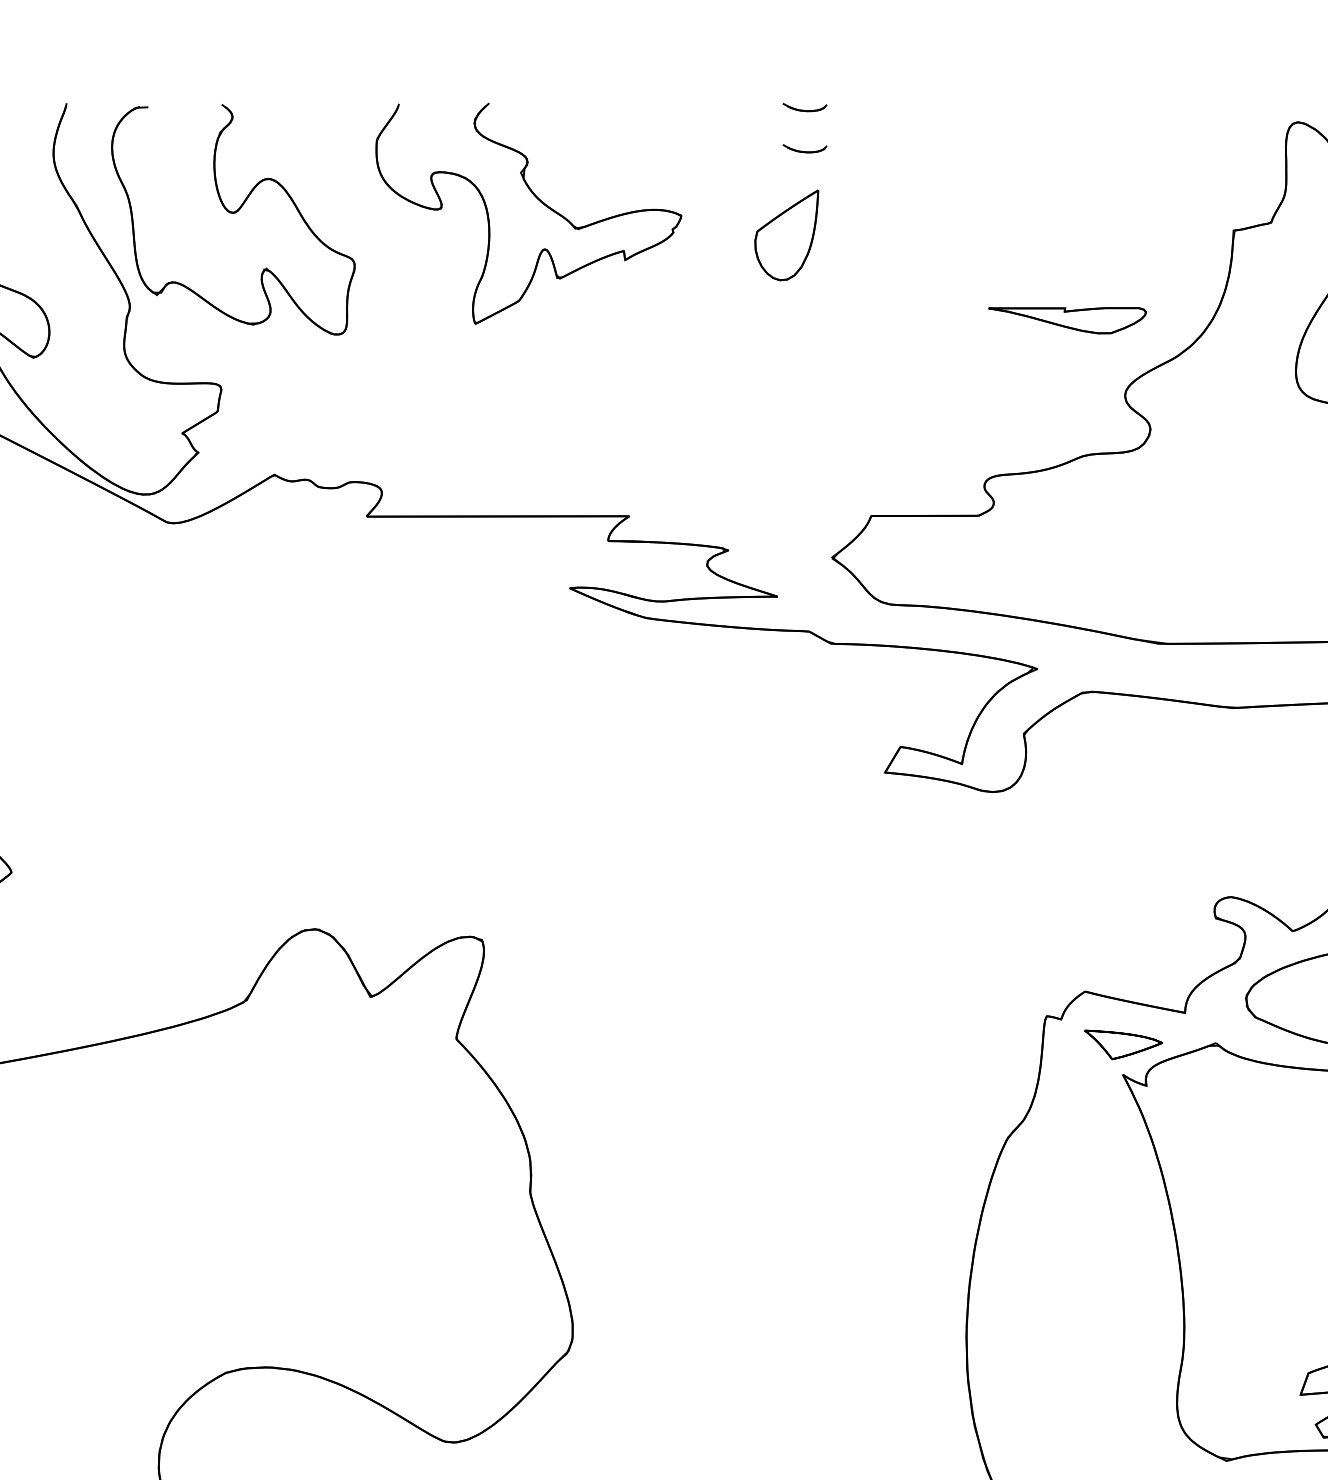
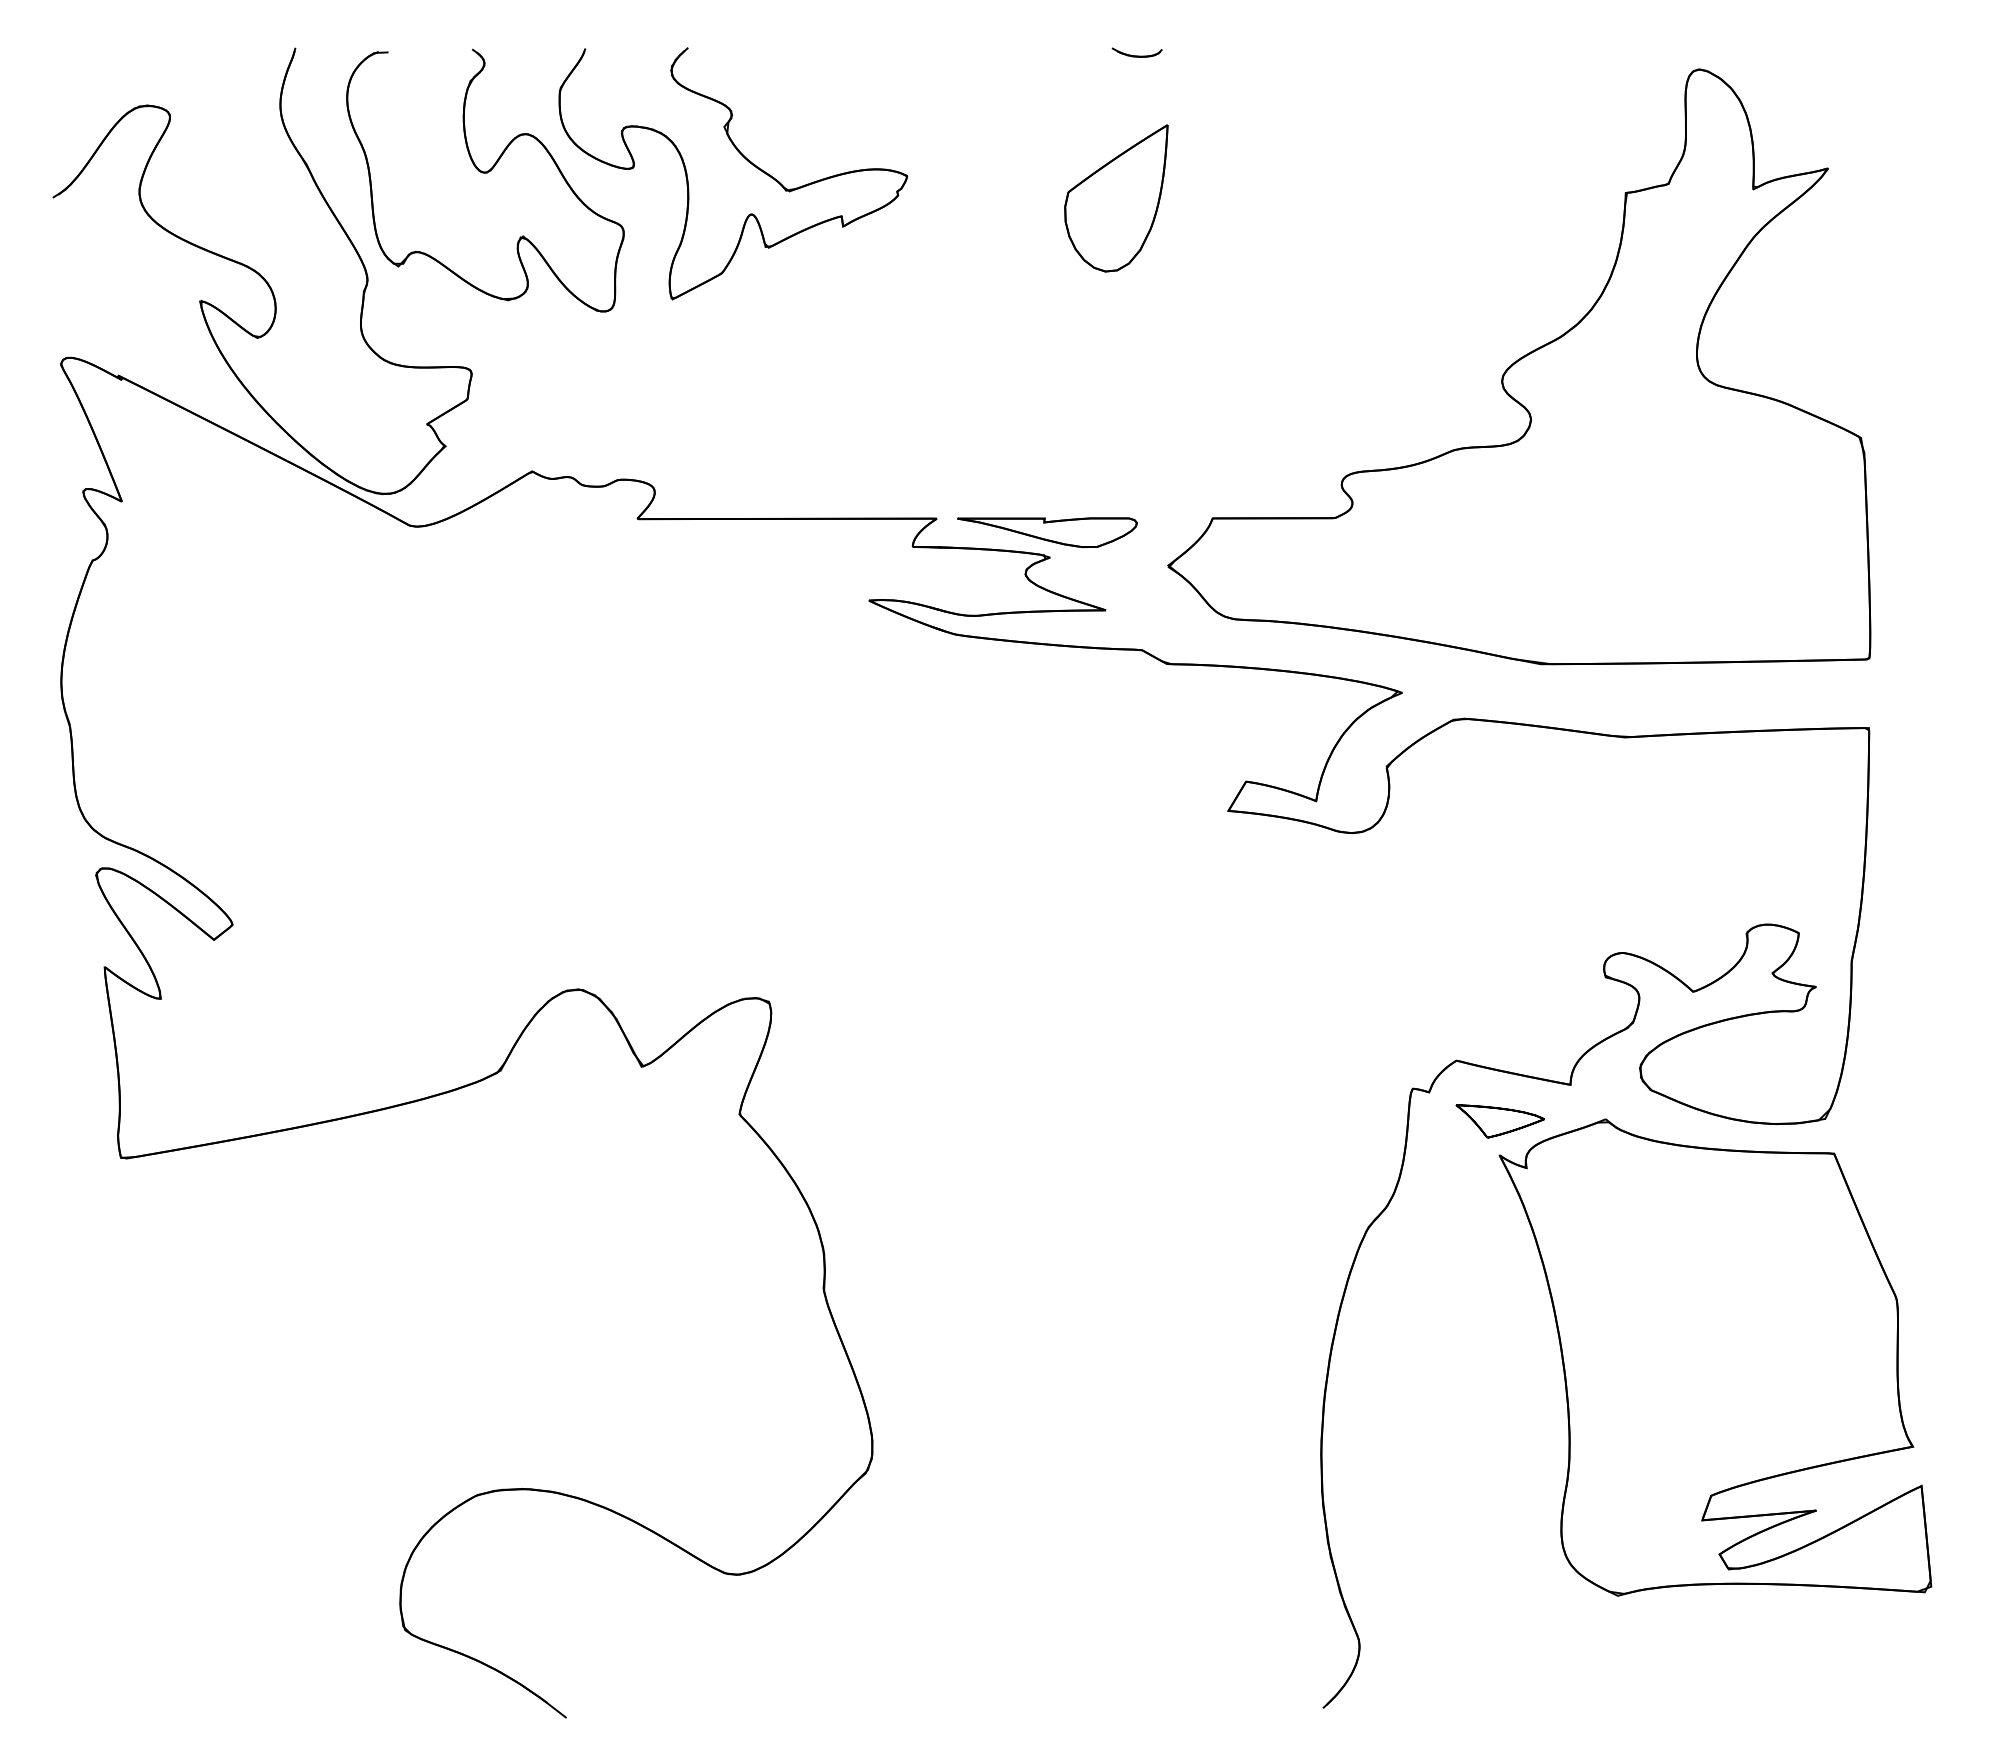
part: (804, 148) -> (1136, 99), removed
part: (540, 202) -> (746, 160), moved
part: (786, 235) -> (1116, 198), size x1.43
part: (1067, 320) -> (1047, 532), moved

